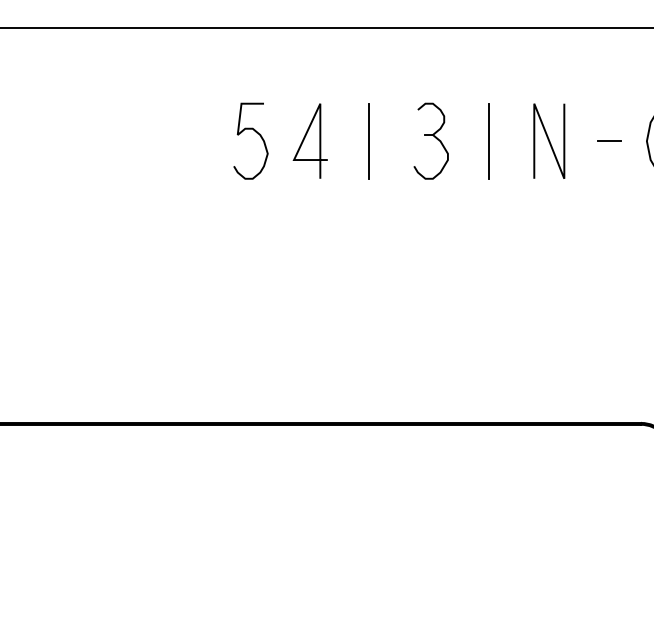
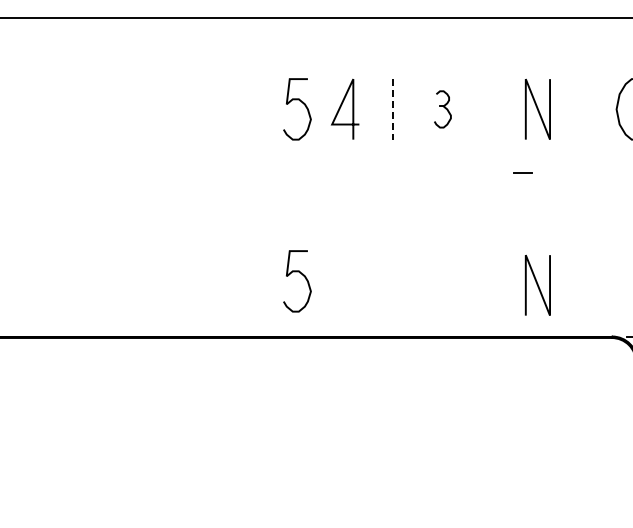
line: (608, 140) -> (522, 172), moved
line: (368, 141) -> (392, 109), solid -> dashed
part: (430, 141) -> (442, 109), size x0.6
line: (489, 141) -> (489, 109), removed
curve: (257, 347) -> (302, 275), added
line: (548, 358) -> (537, 284), added

